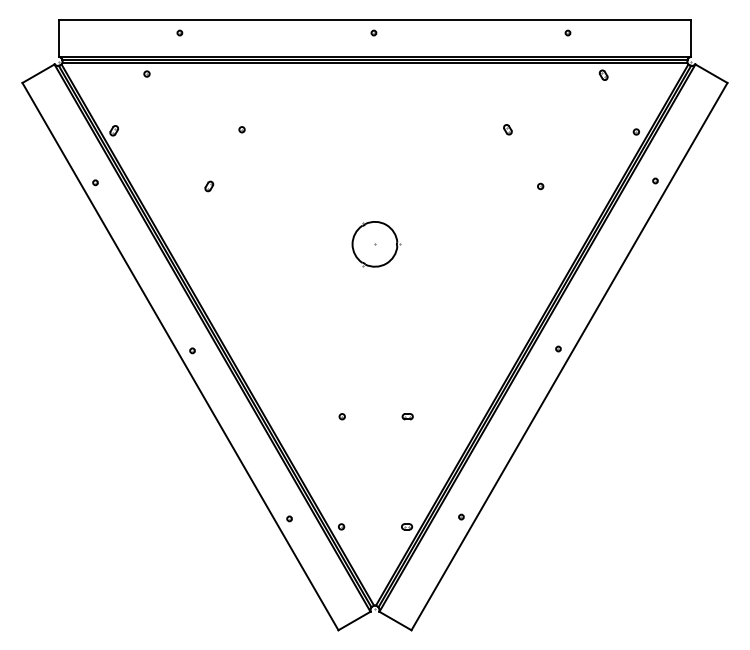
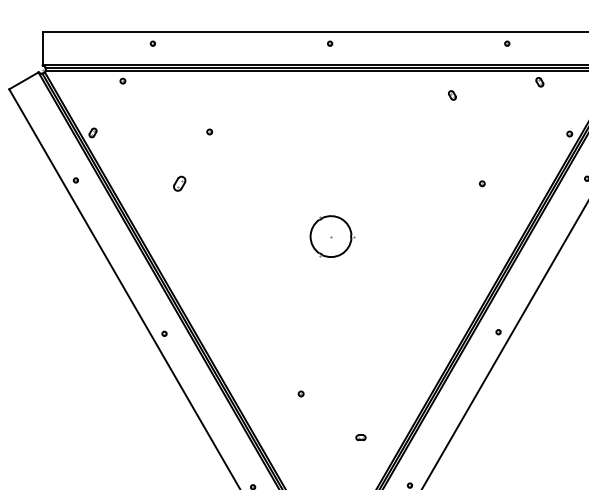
part: (507, 129) -> (452, 95), moved
part: (209, 186) -> (179, 183), size x1.6
part: (407, 416) -> (360, 437), moved

